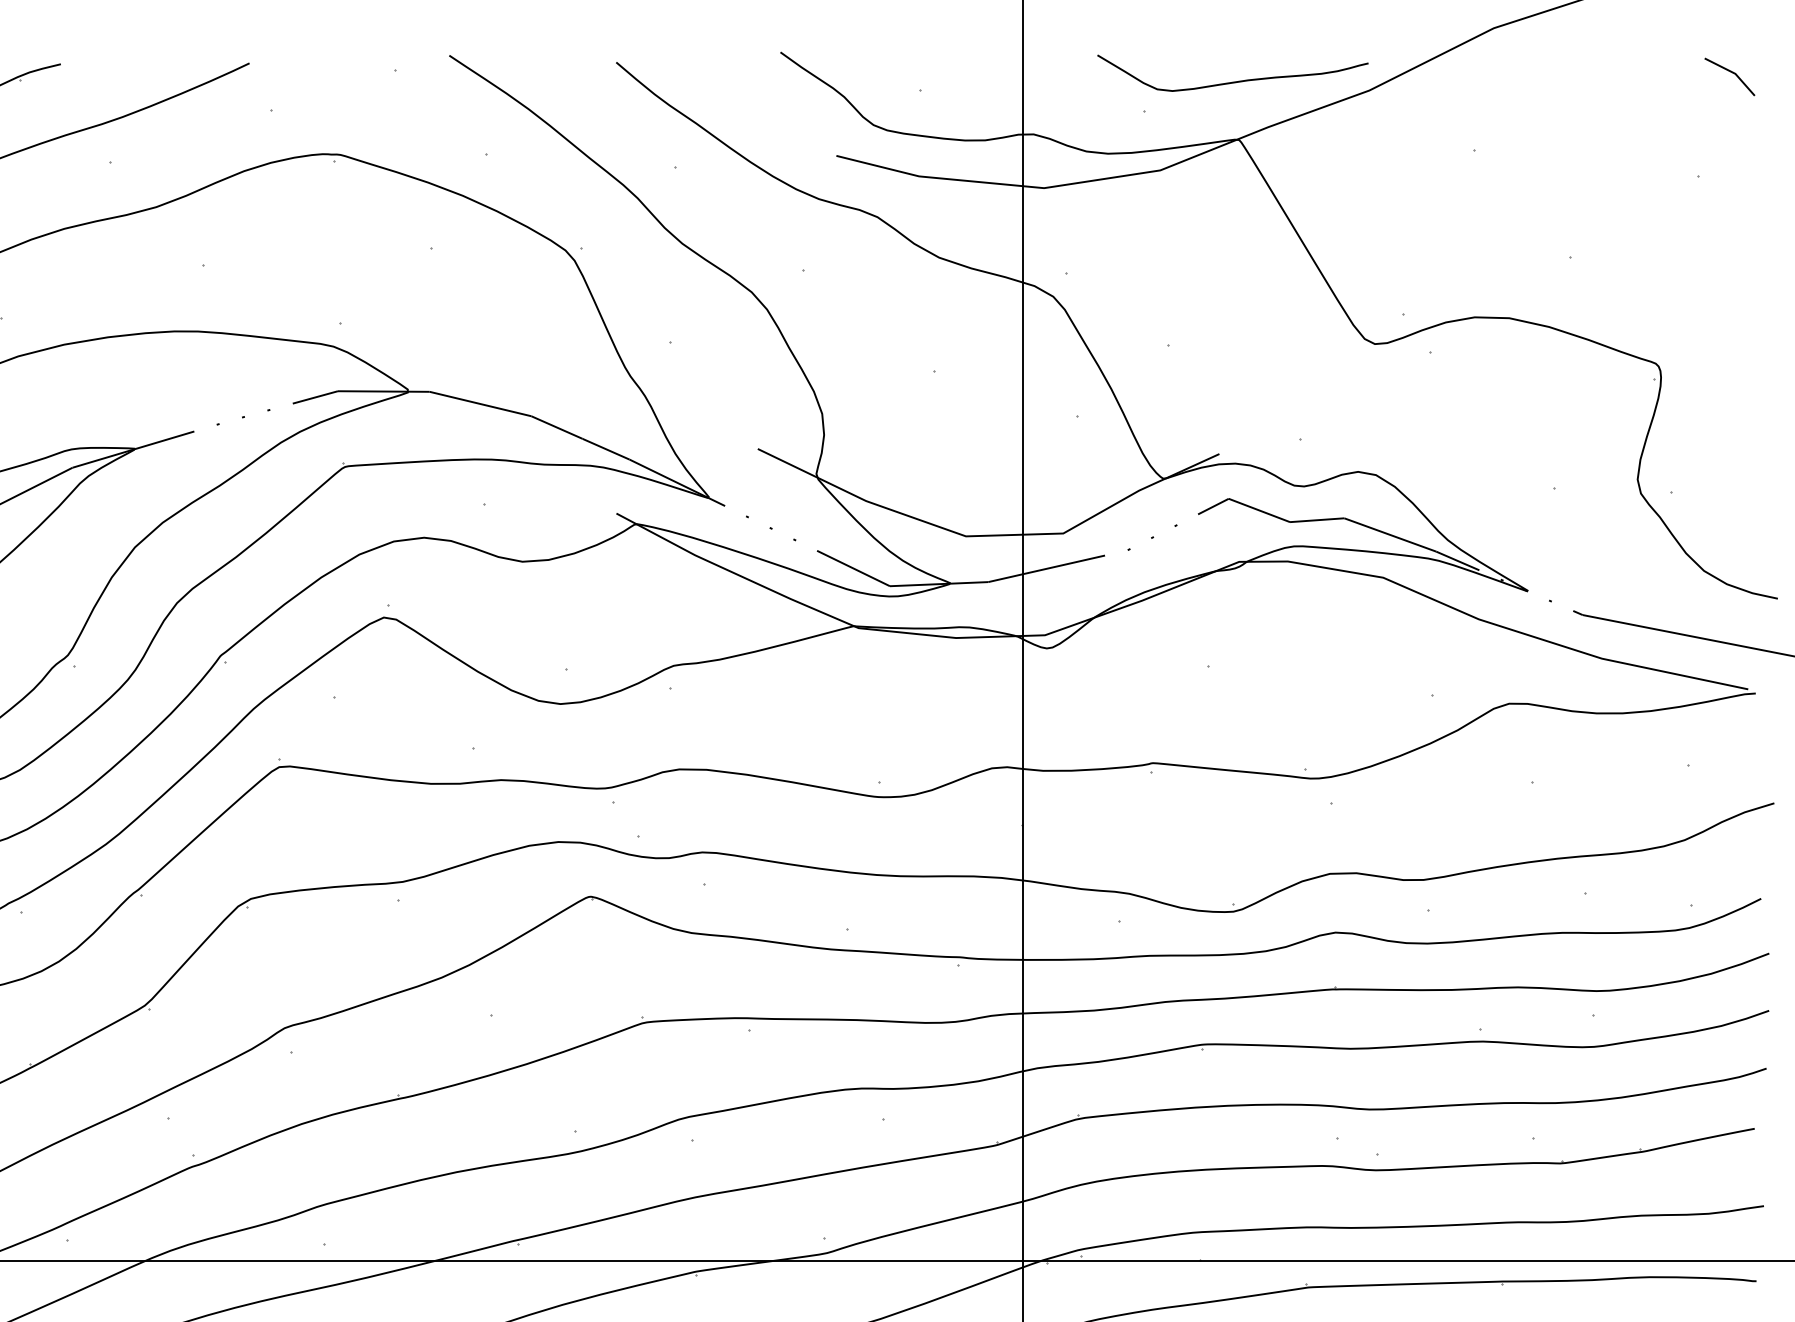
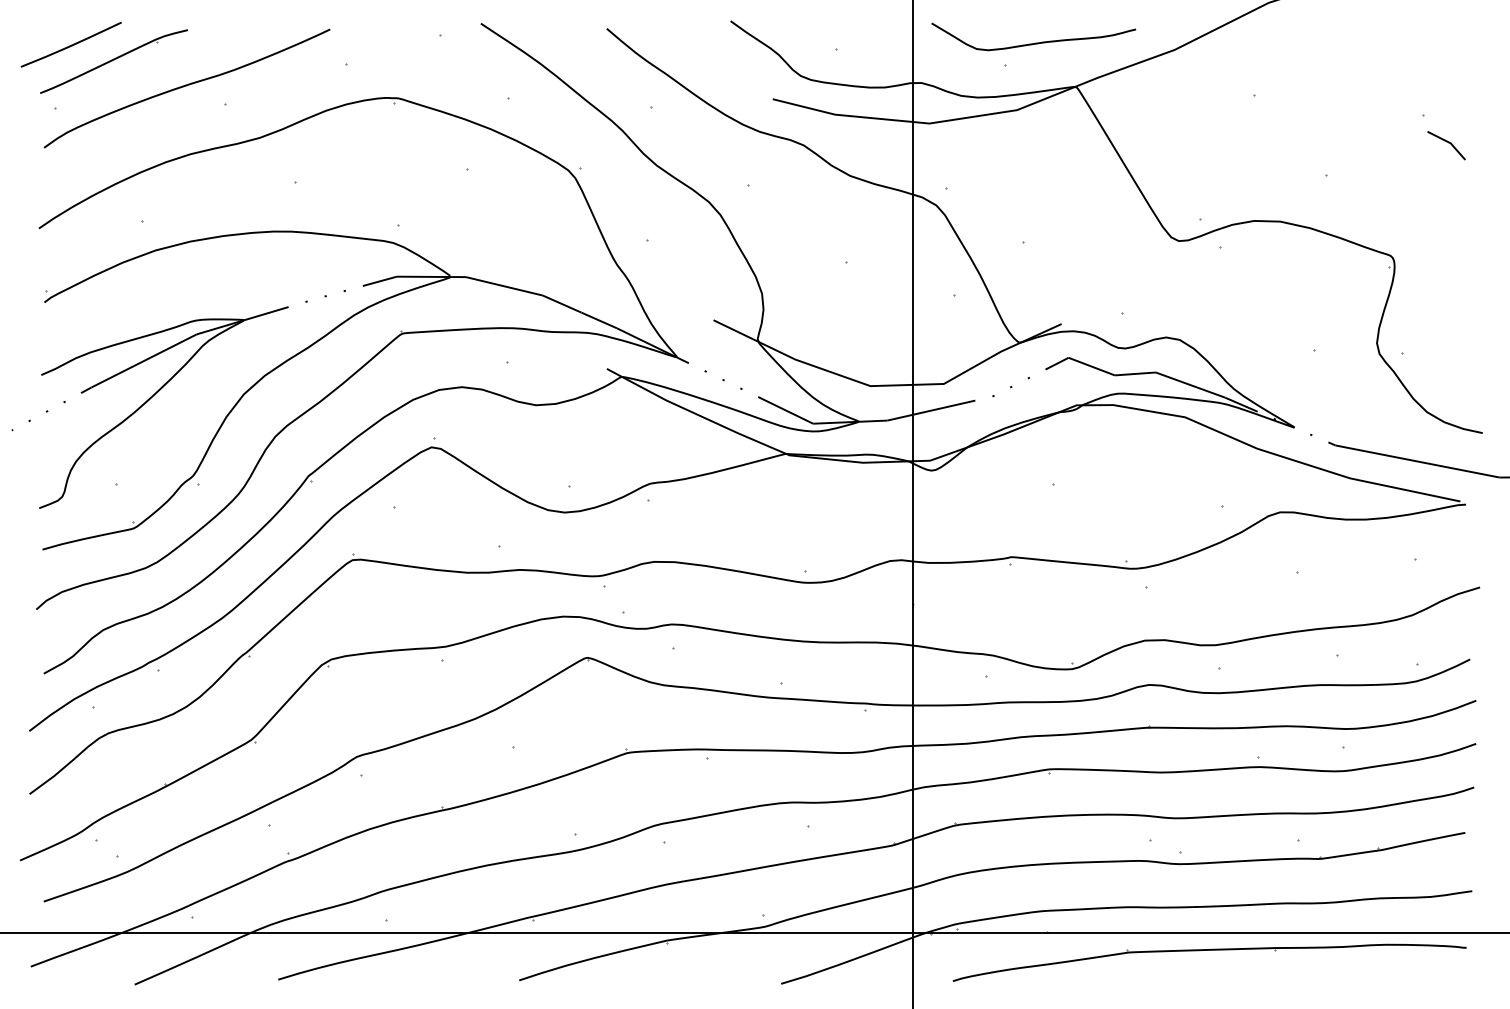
line: (1732, 74) -> (1448, 143), moved
curve: (1235, 80) -> (1035, 42), moved

